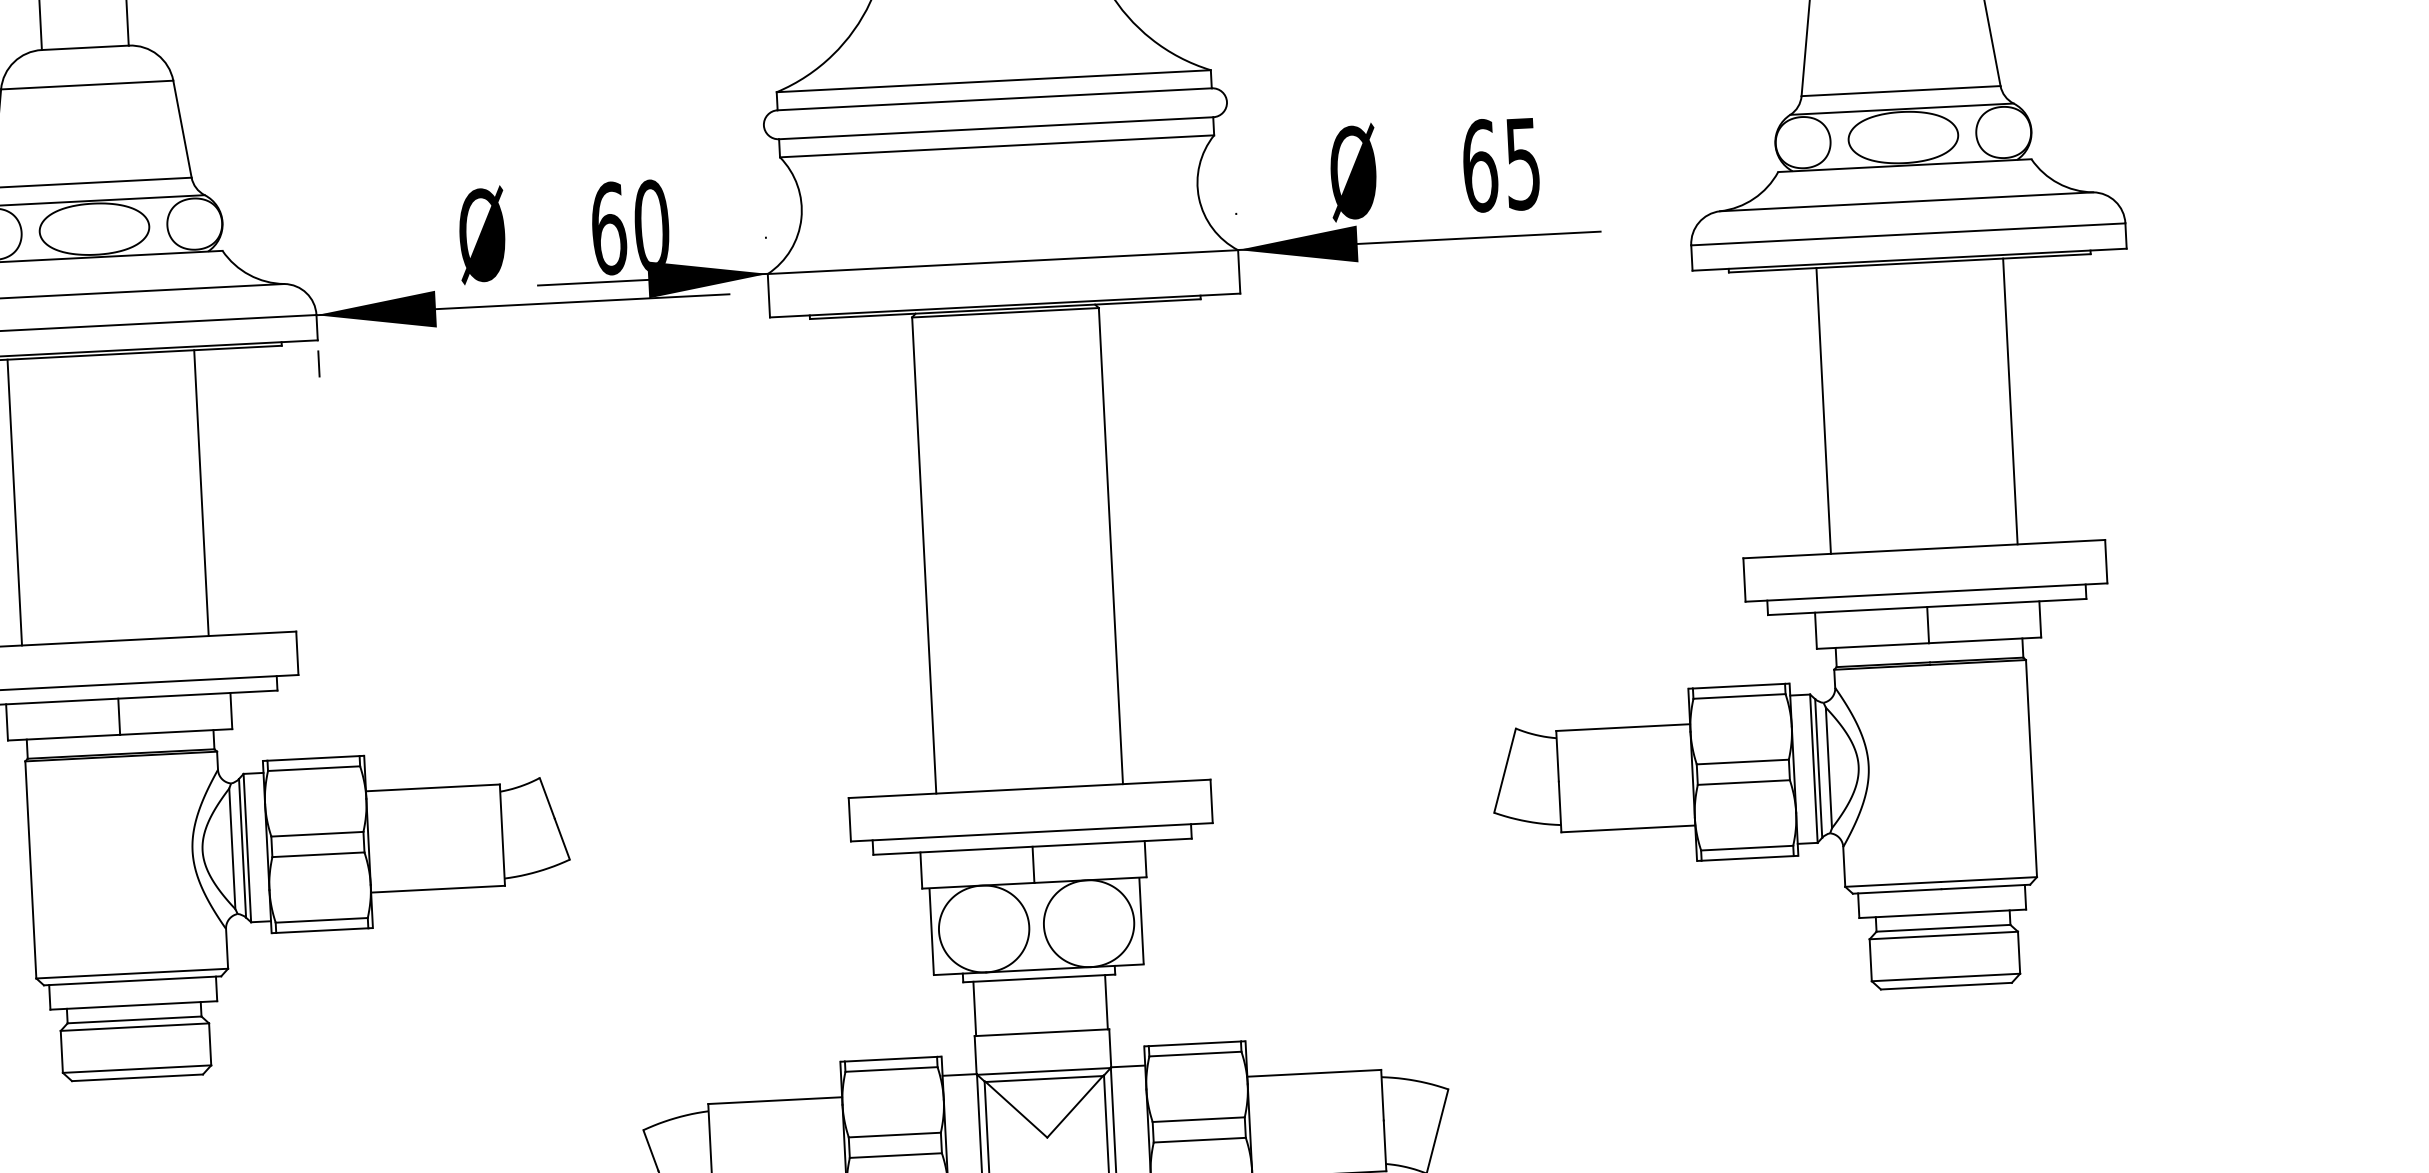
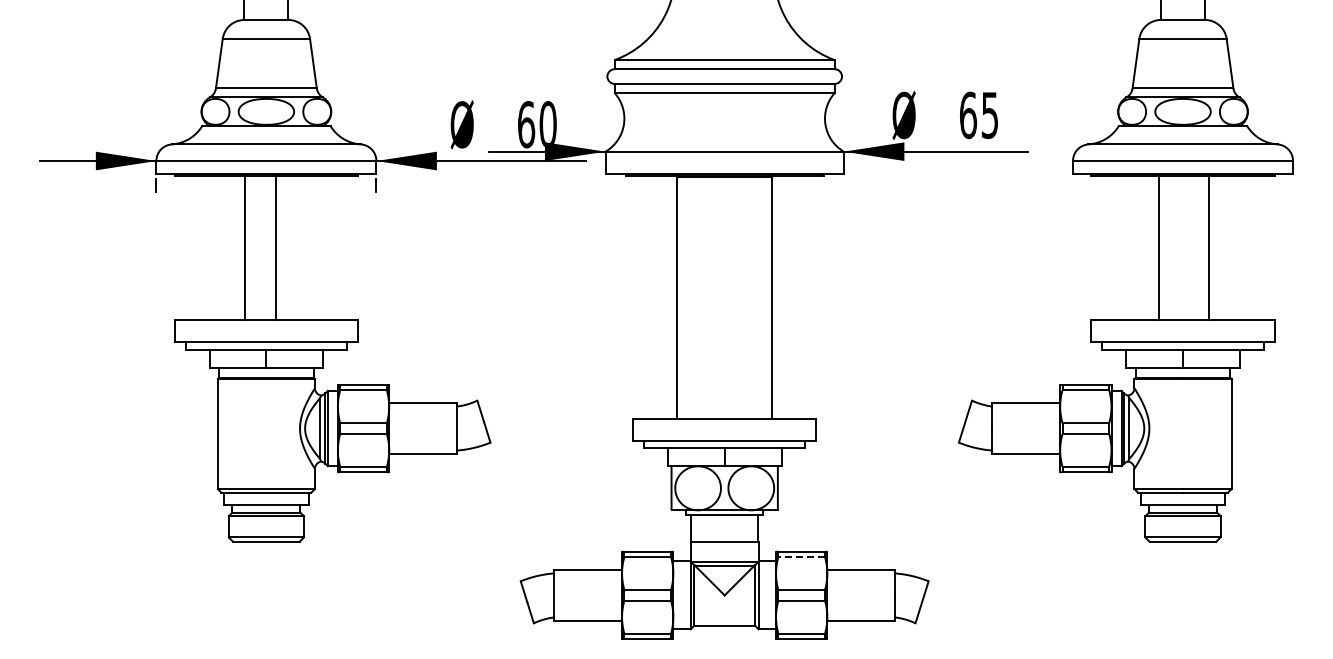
line: (2010, 400) -> (1209, 247), moved
line: (1823, 409) -> (1158, 247), moved
line: (201, 492) -> (275, 247), moved
line: (15, 501) -> (245, 247), moved
line: (1194, 1053) -> (801, 556), solid -> dashed

